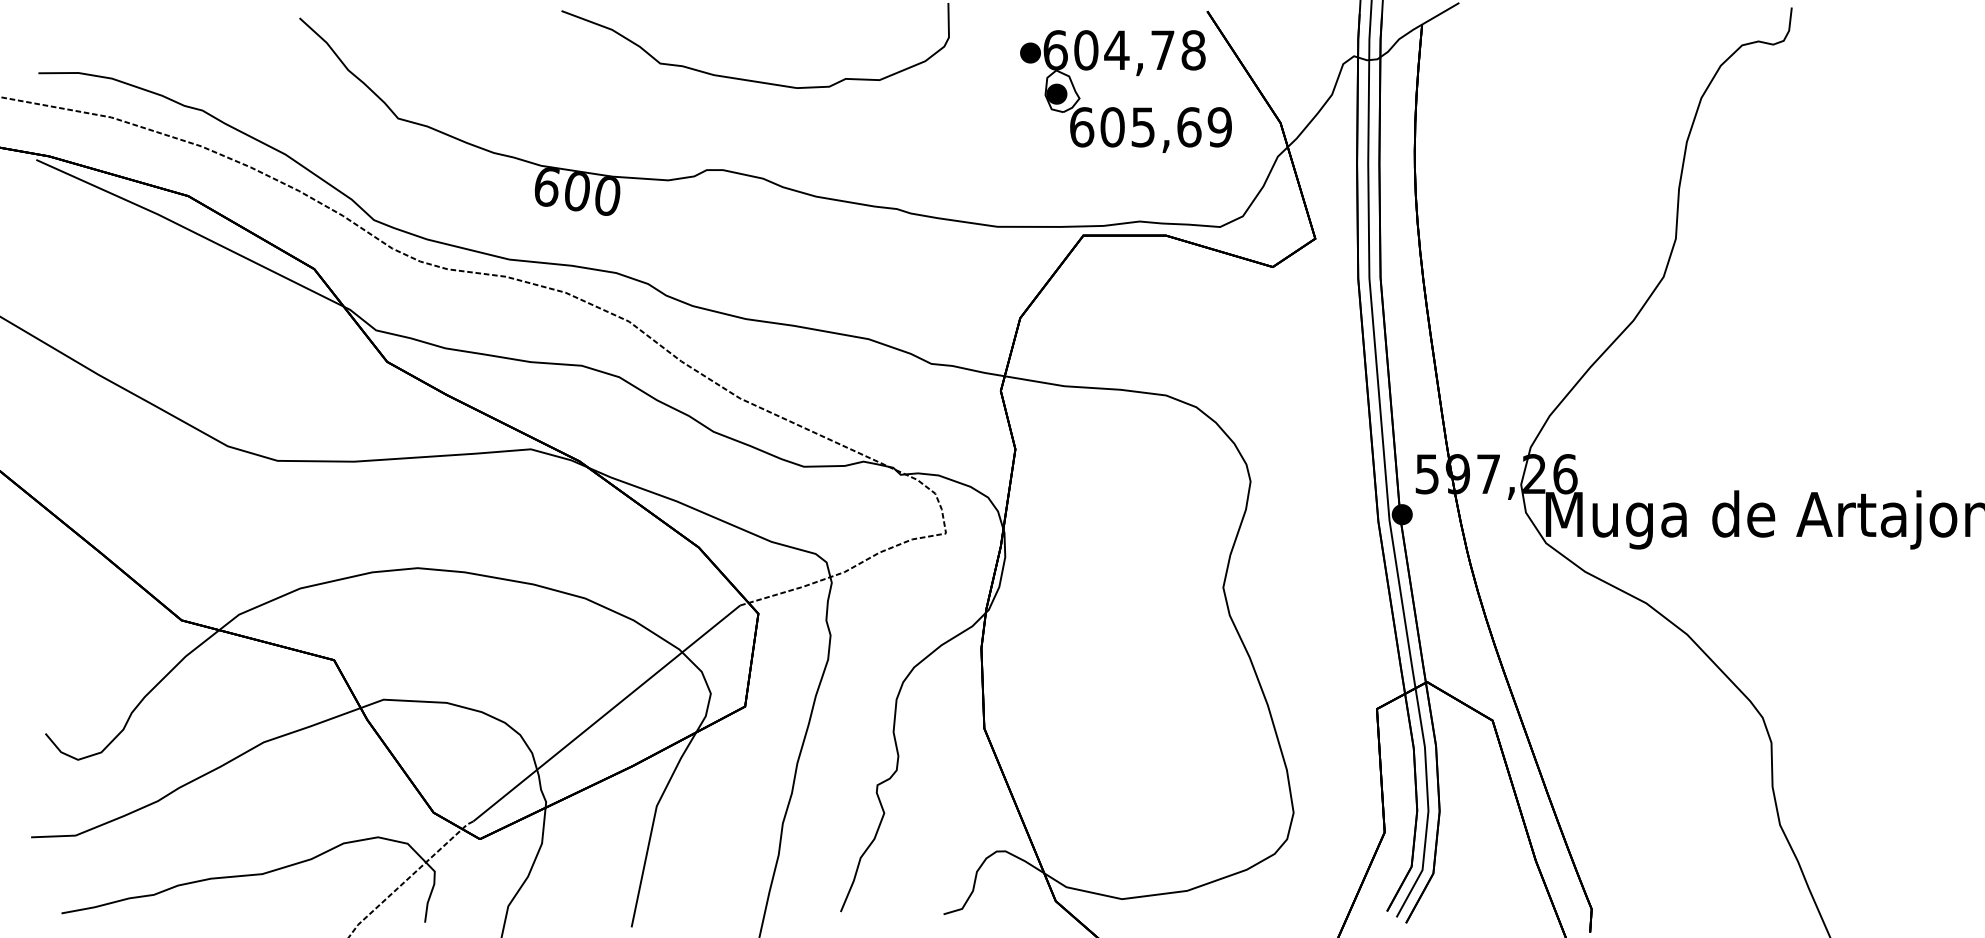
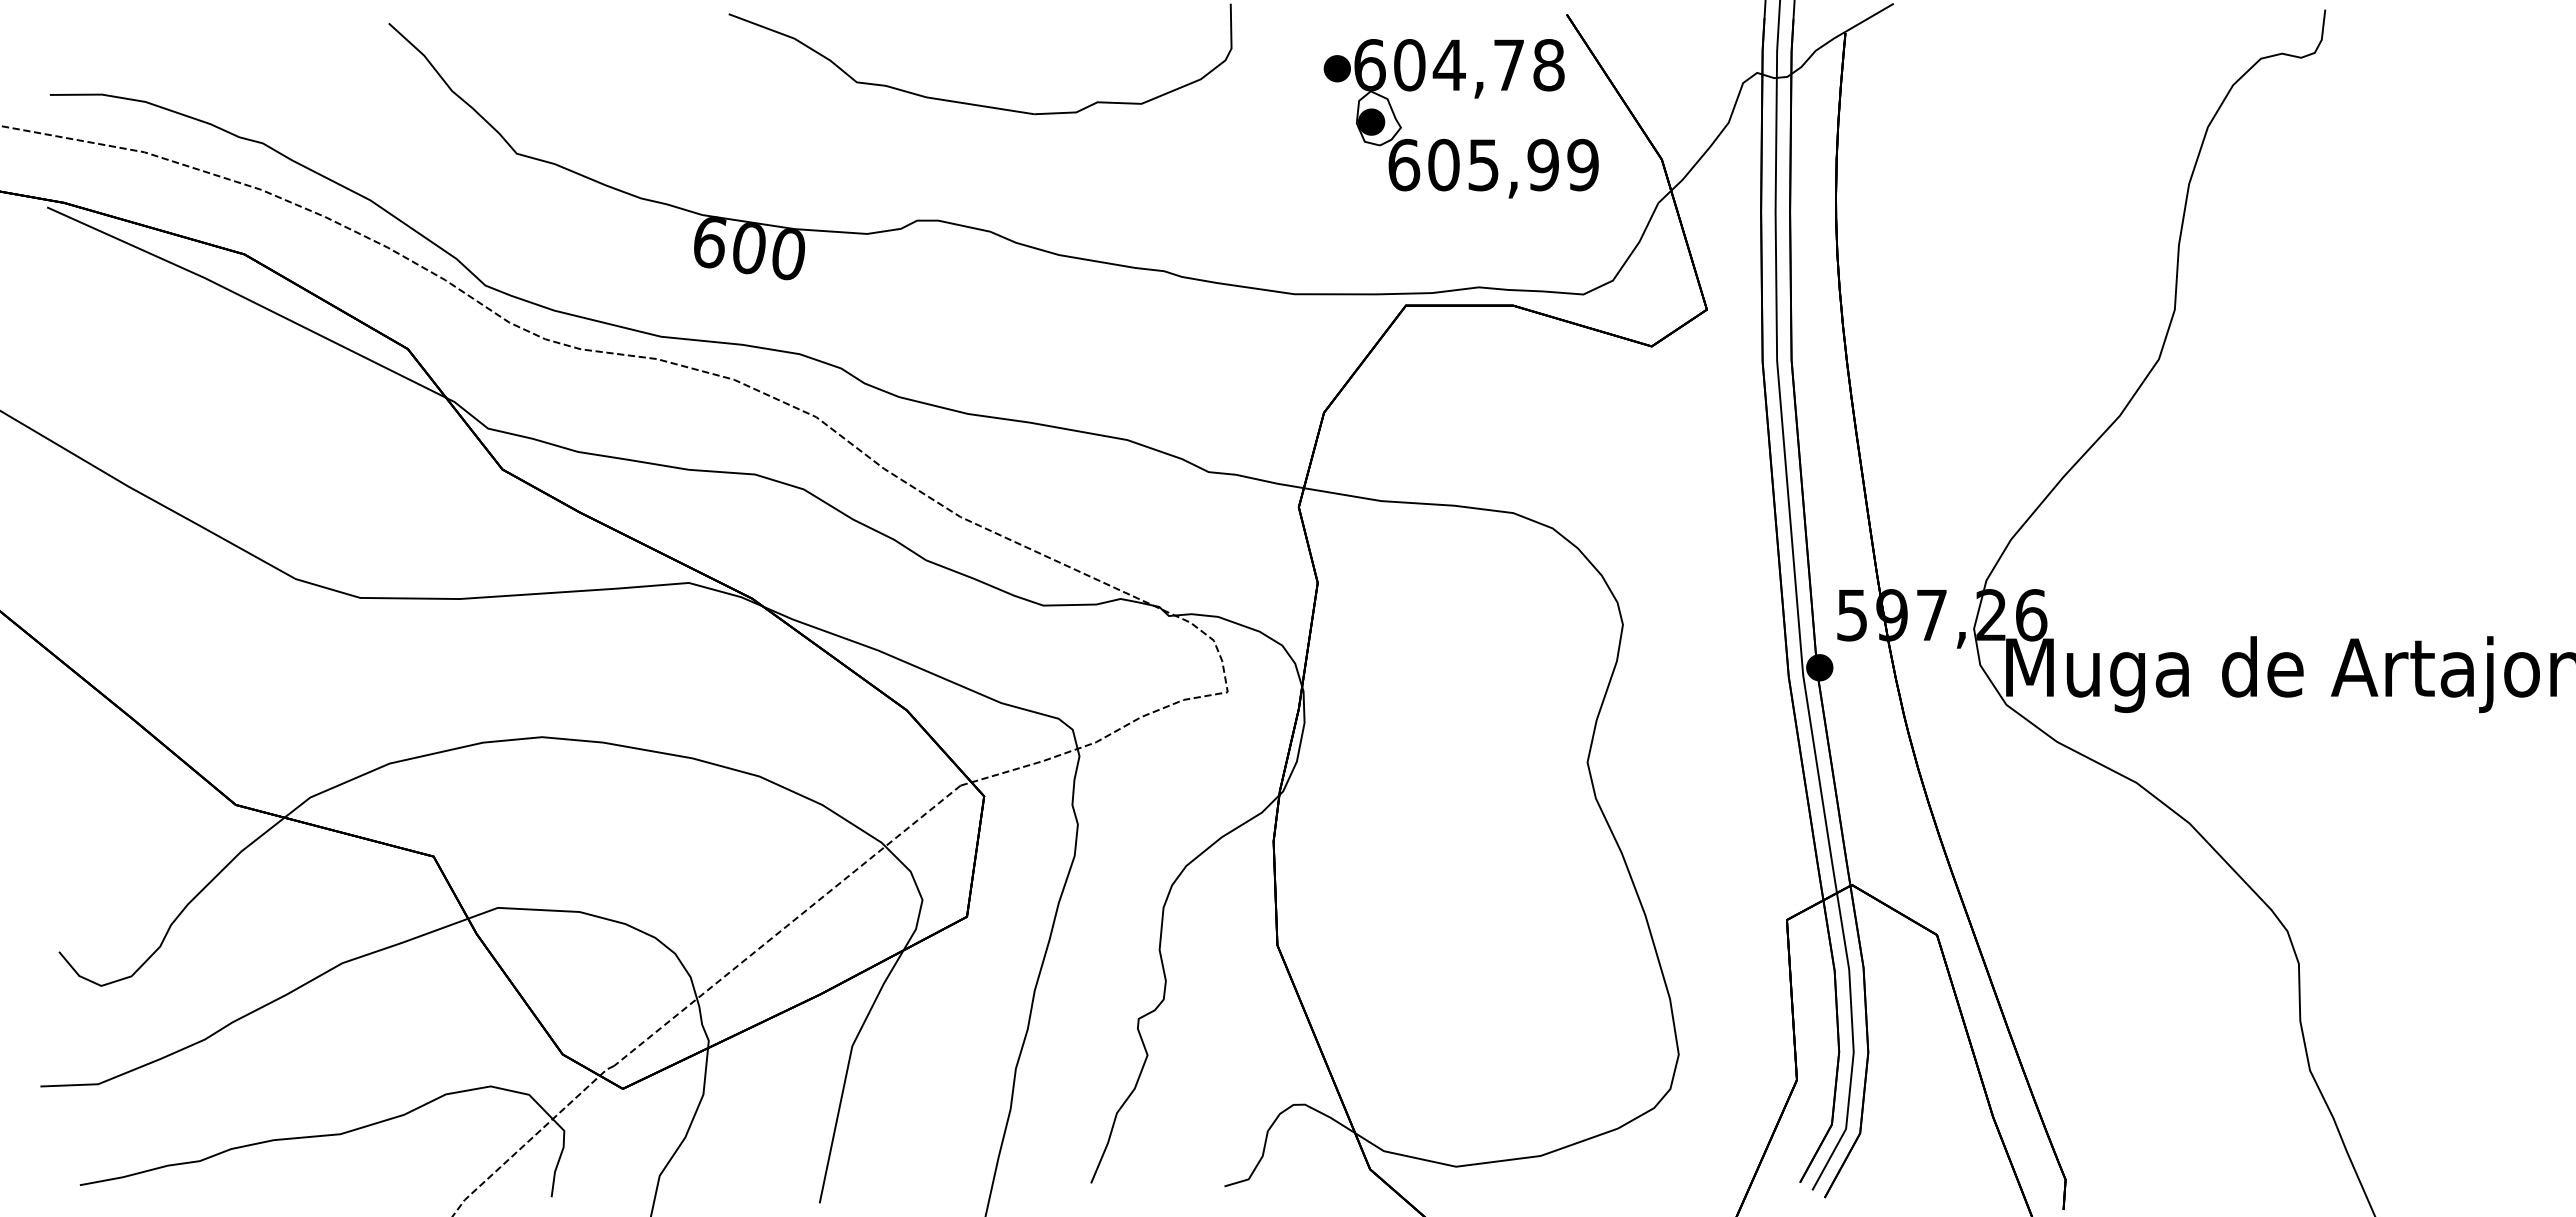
text: (1189, 126) -> (1543, 164), 605,69 -> 605,99
line: (606, 713) -> (787, 925), solid -> dashed

